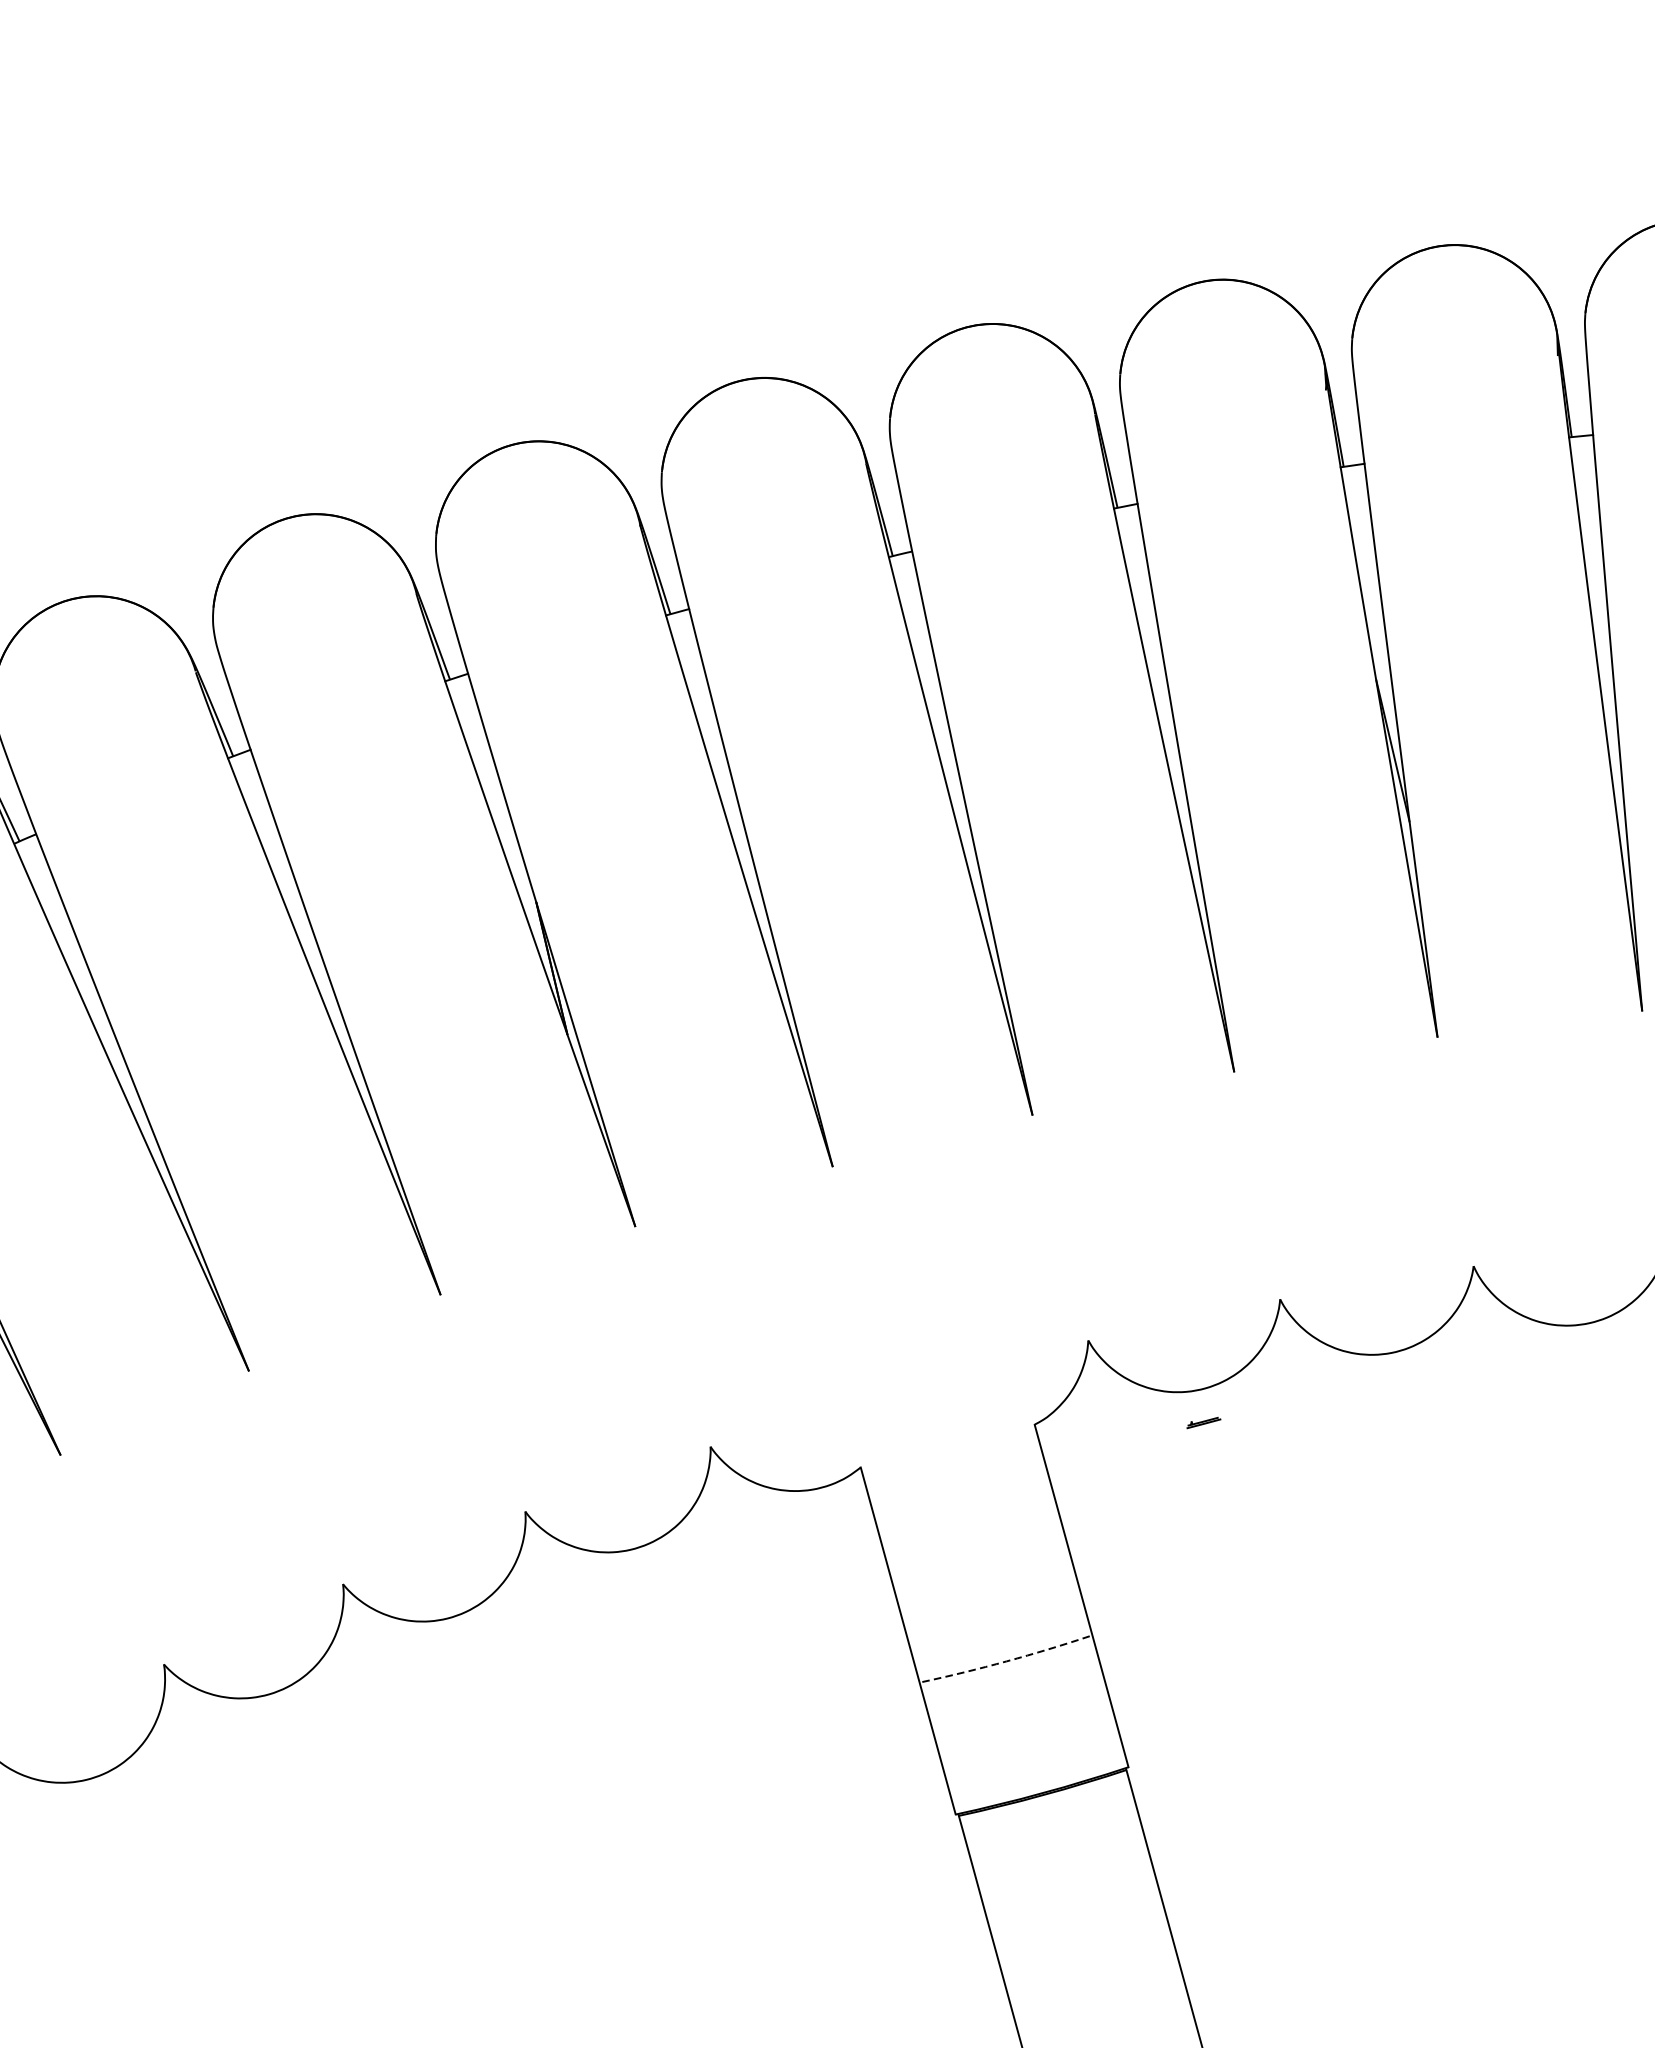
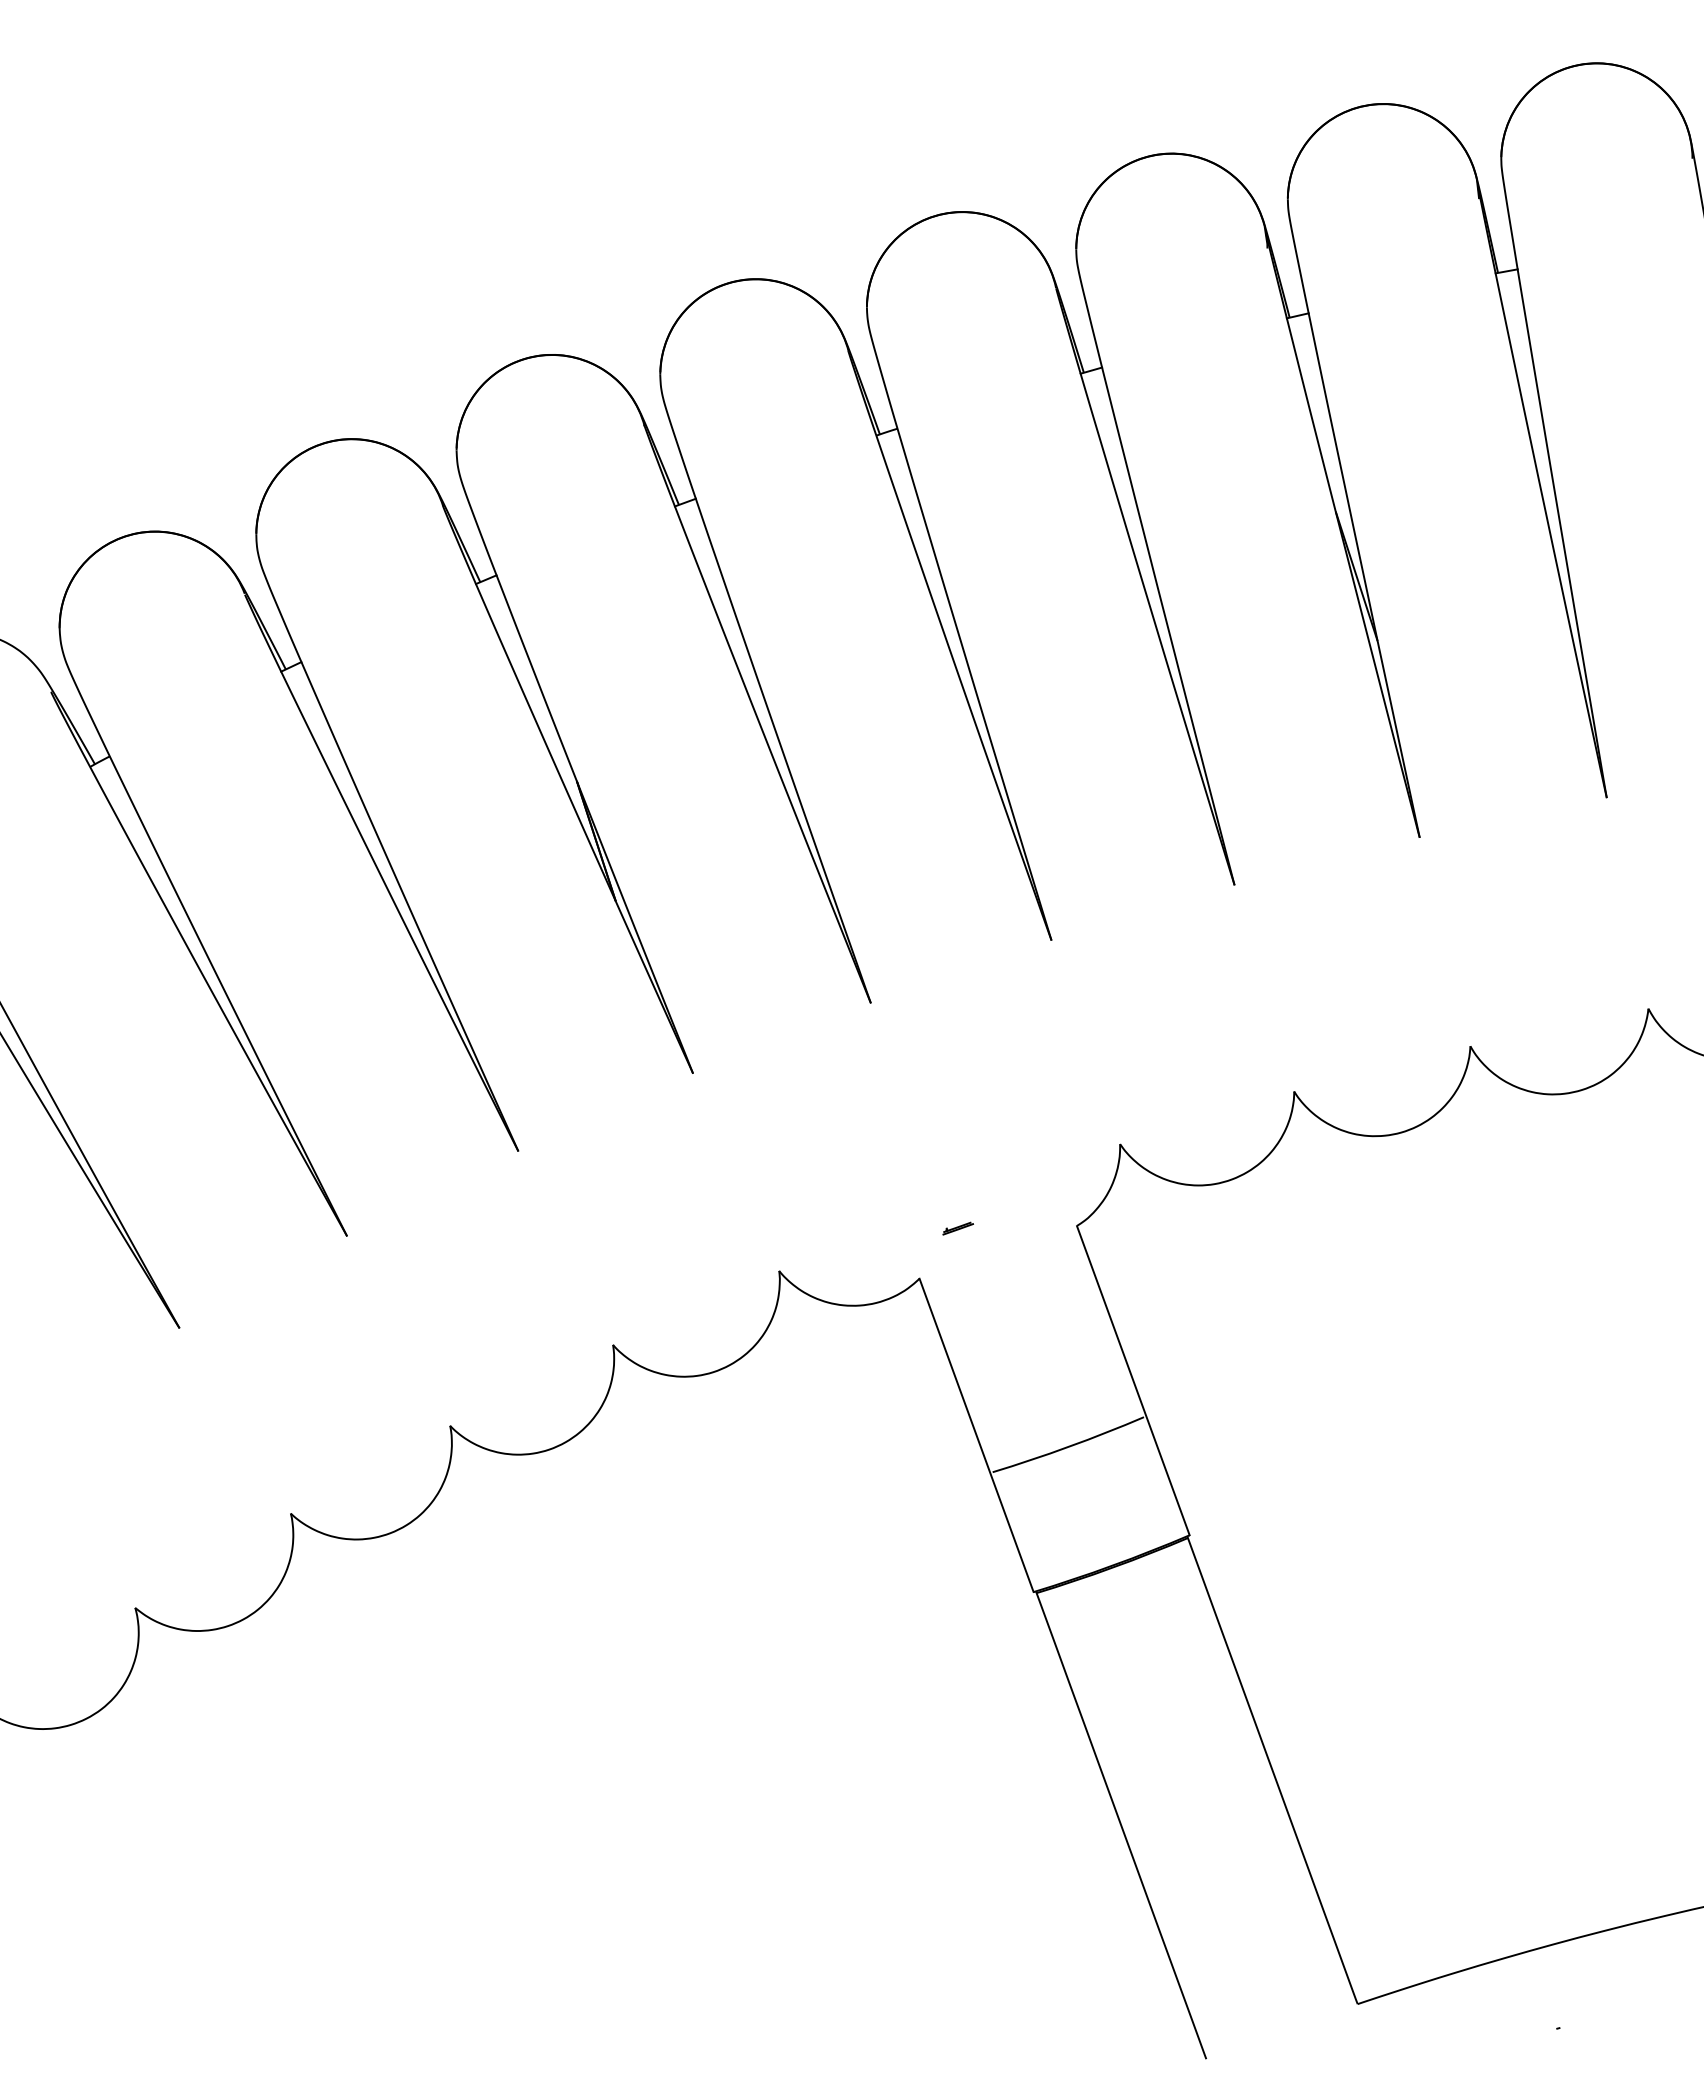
part: (1203, 1422) -> (957, 1228), moved
arc: (1007, 1661) -> (1069, 1446), dashed -> solid

